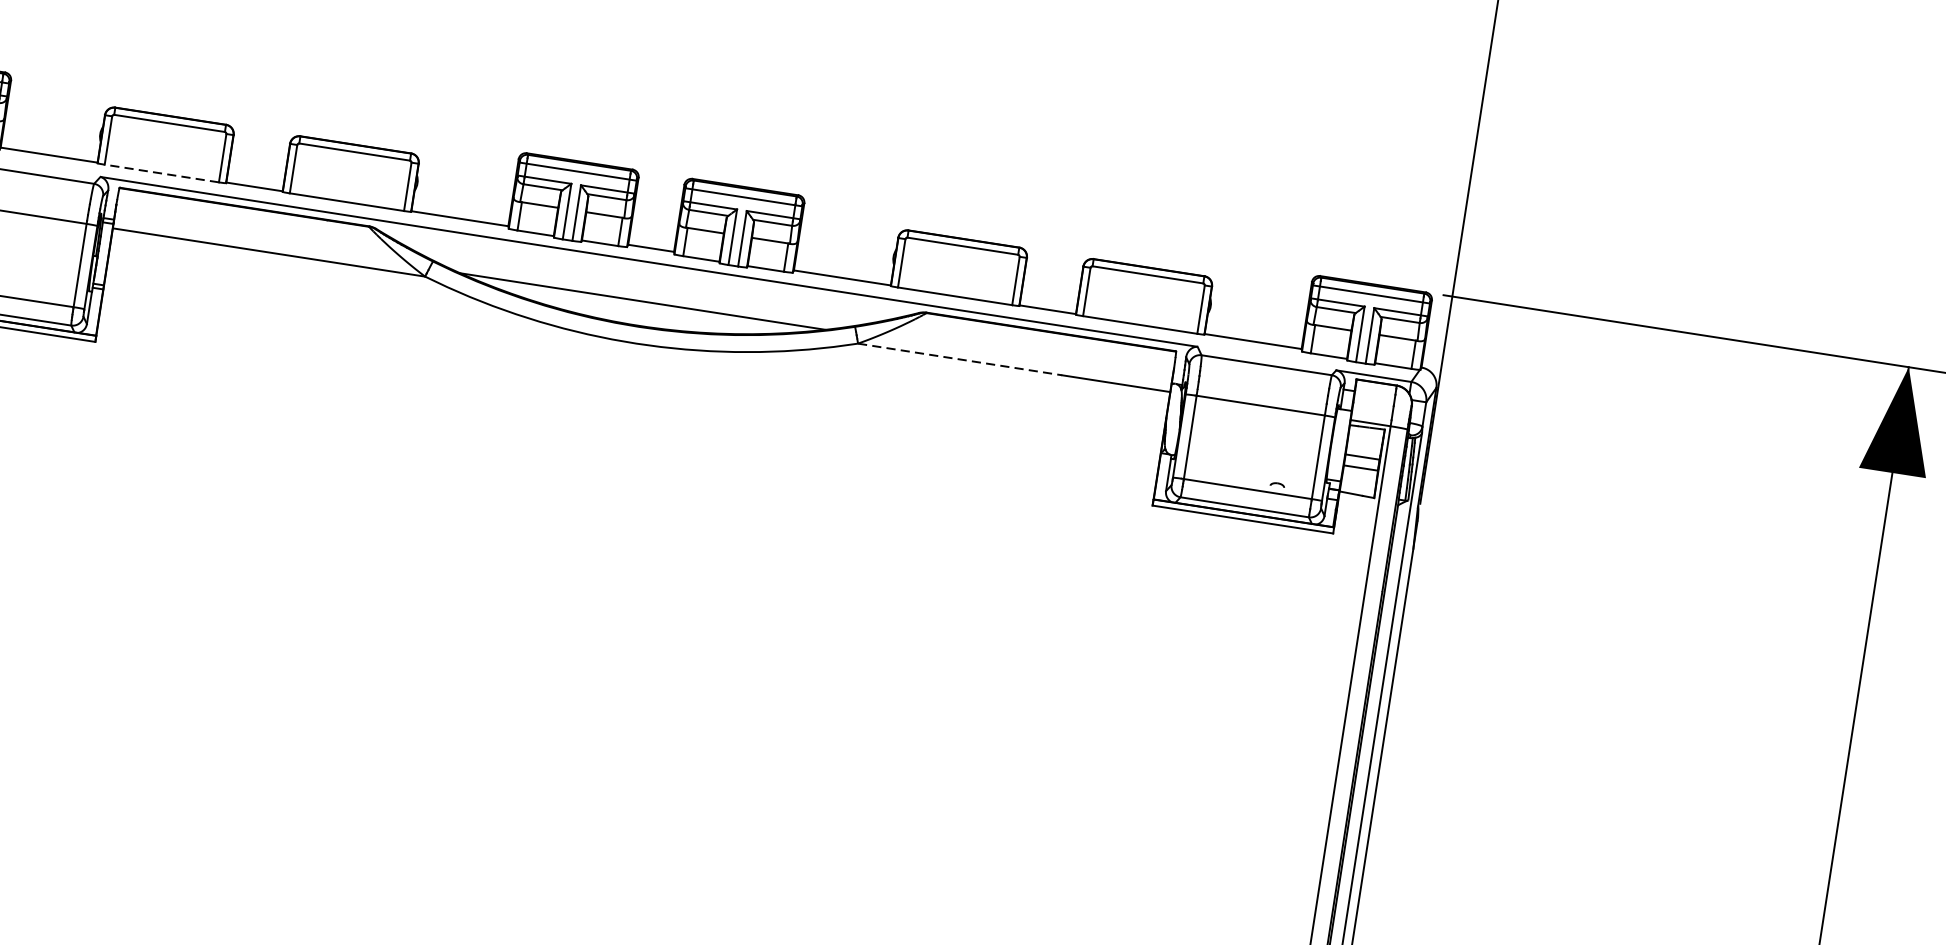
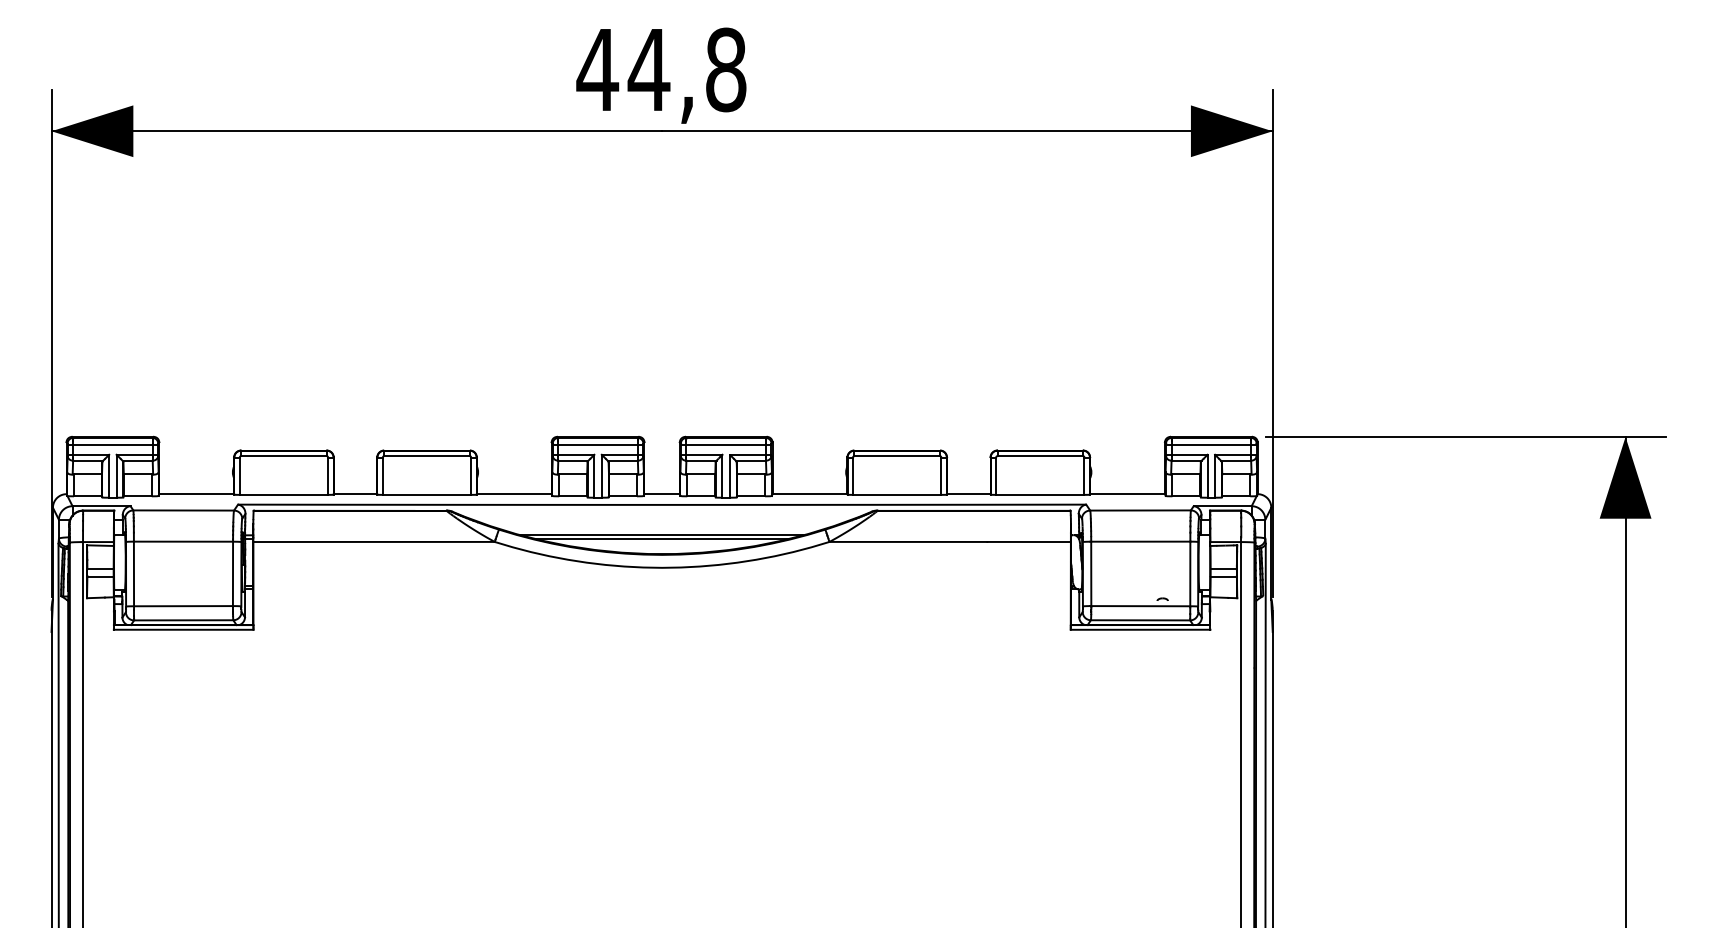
line: (161, 172) -> (283, 494), dashed -> solid
line: (642, 305) -> (662, 538), added
line: (960, 358) -> (908, 541), dashed -> solid

